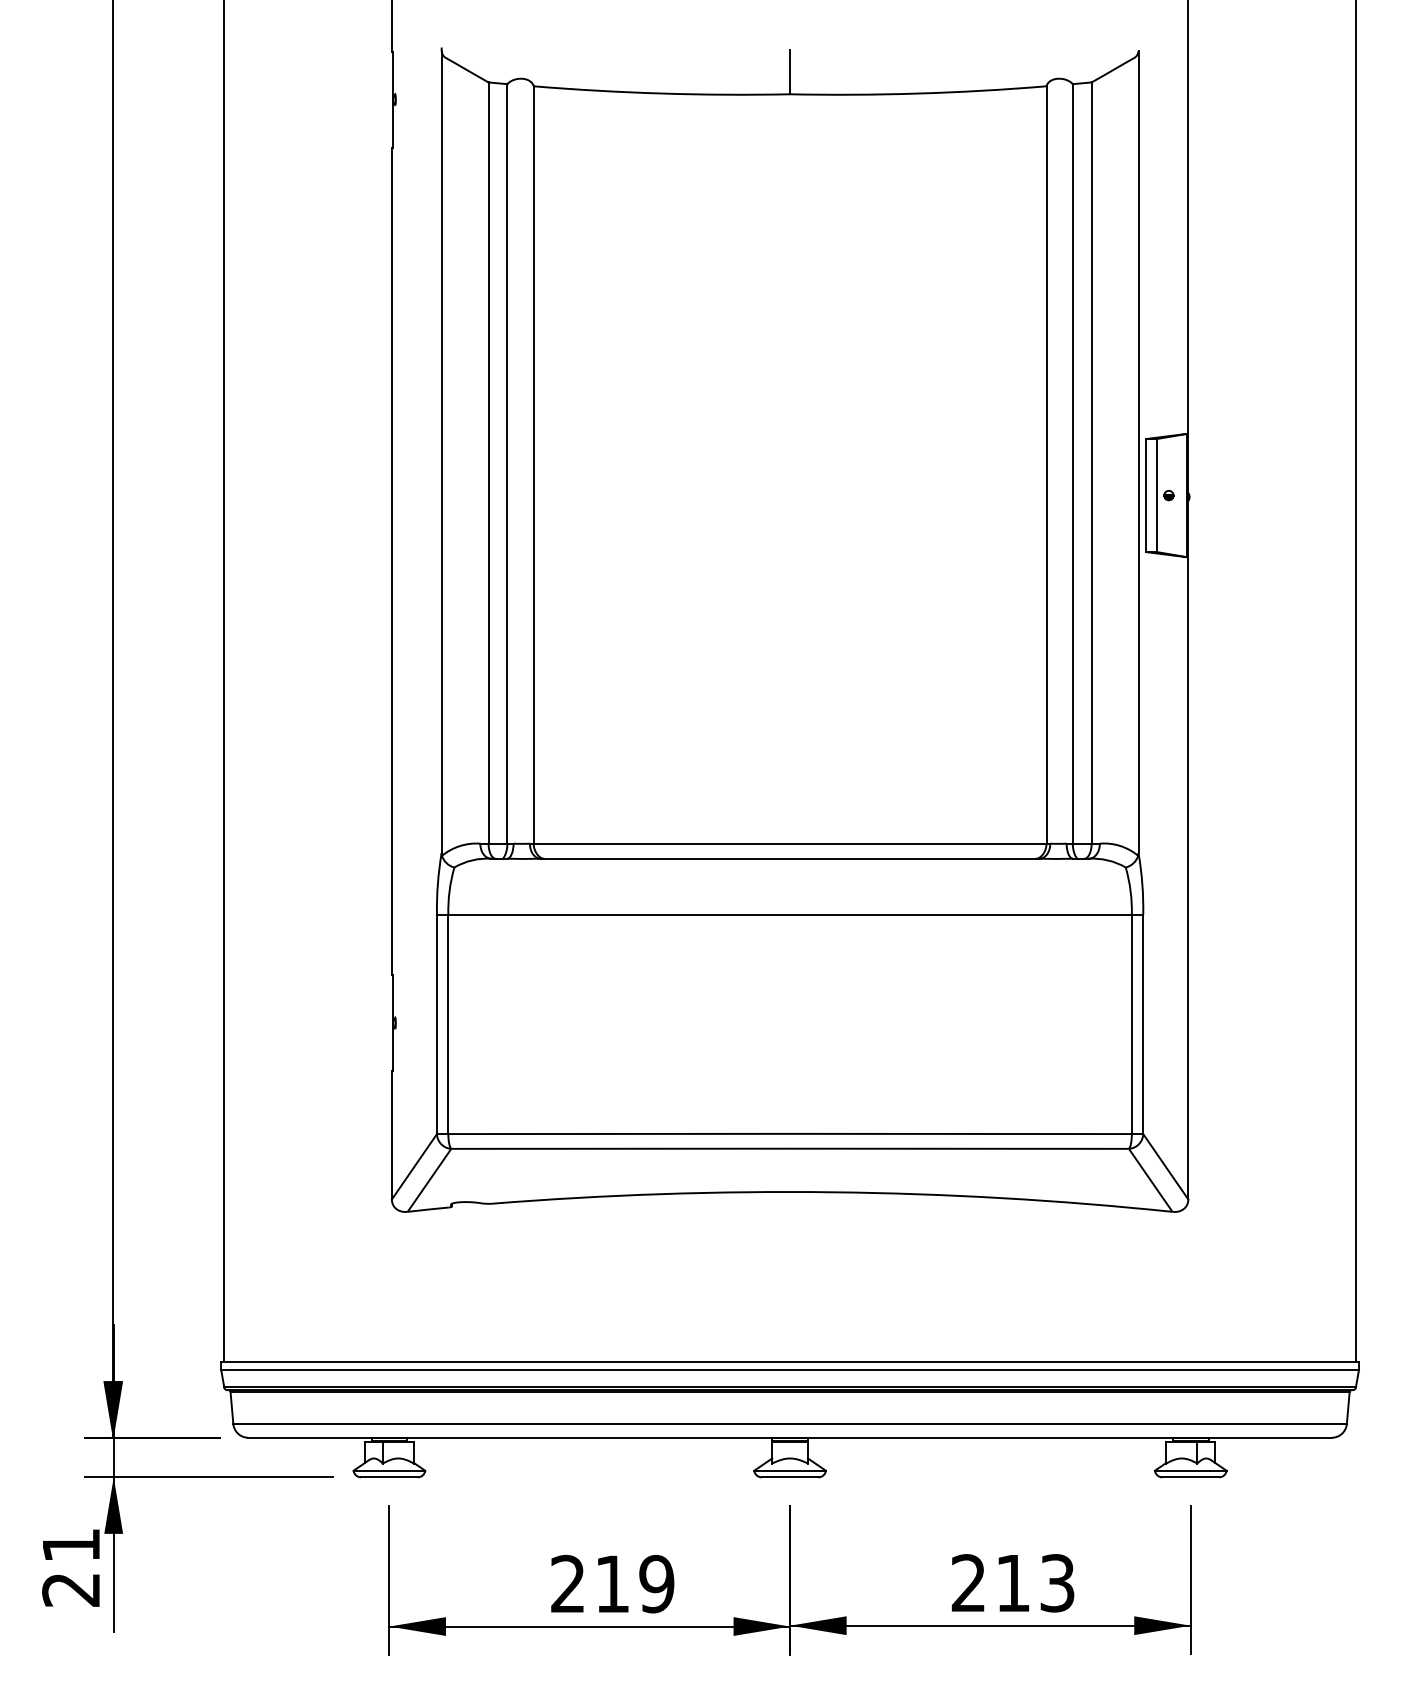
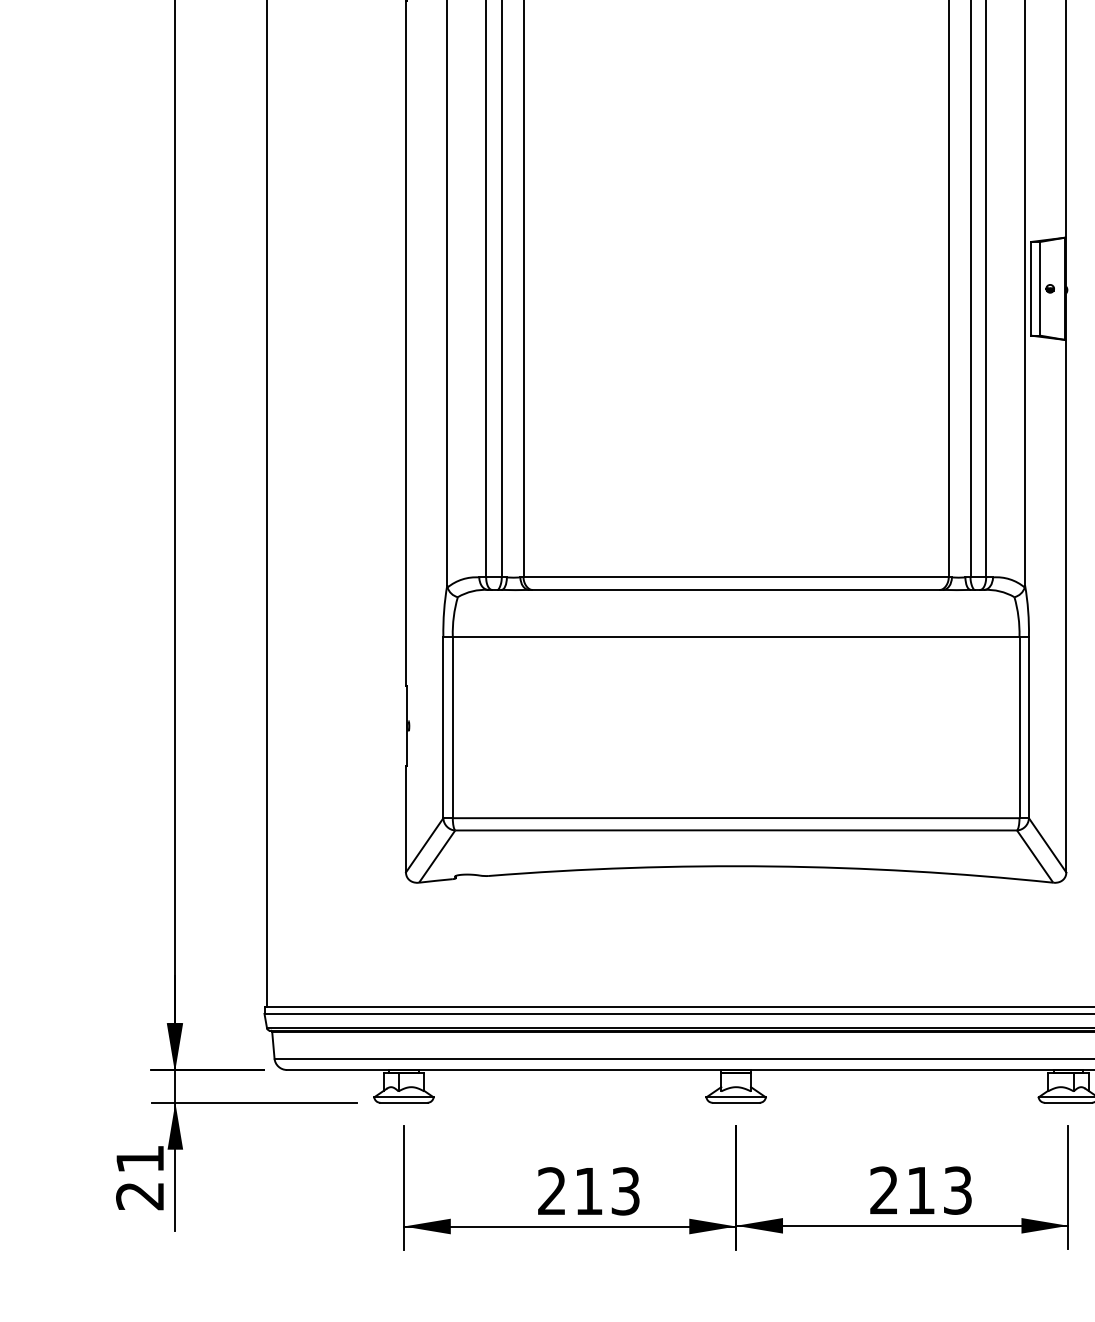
text: (656, 1584) -> (625, 1191), 219 -> 213

